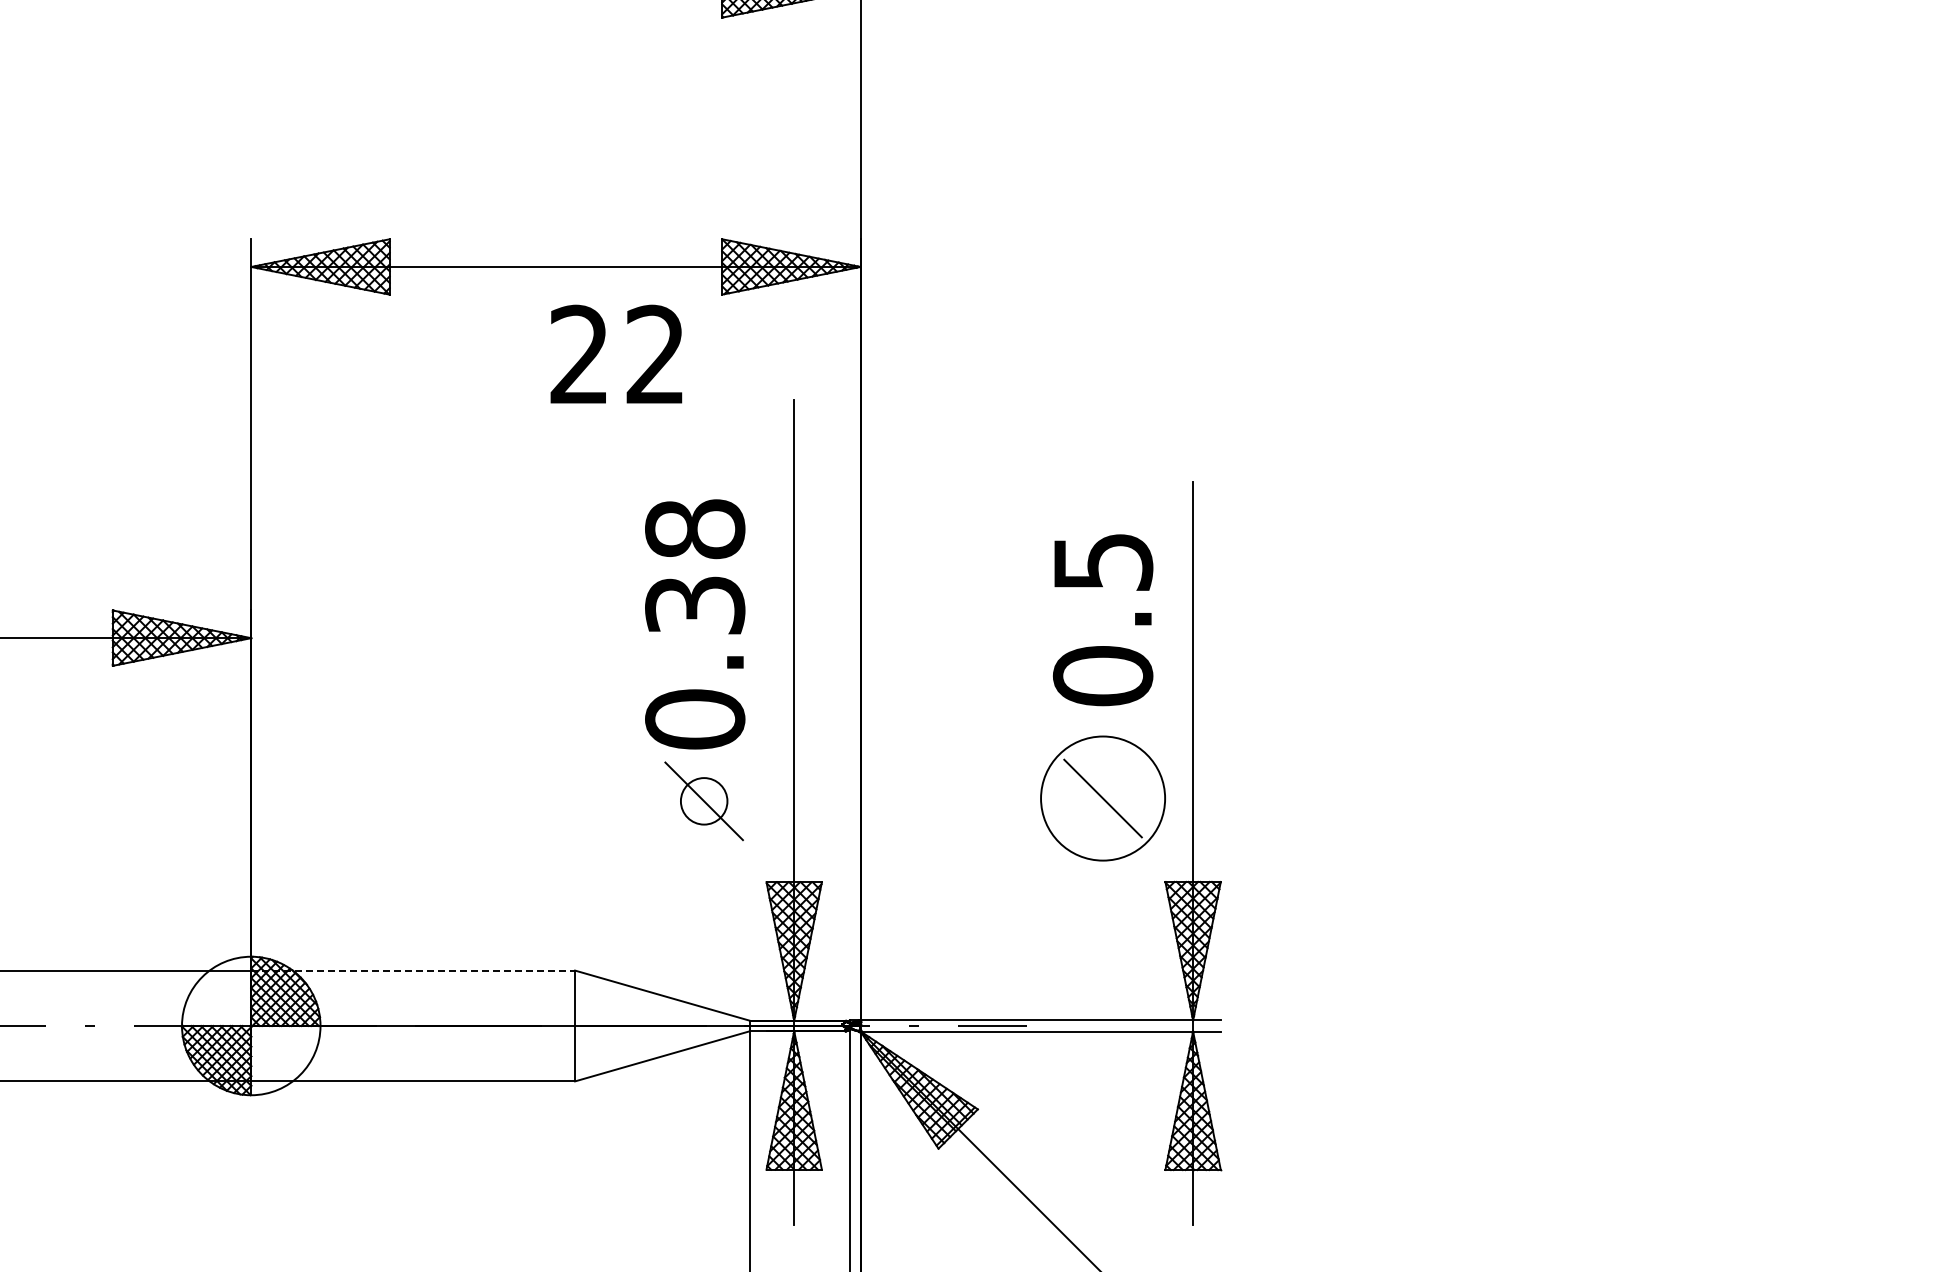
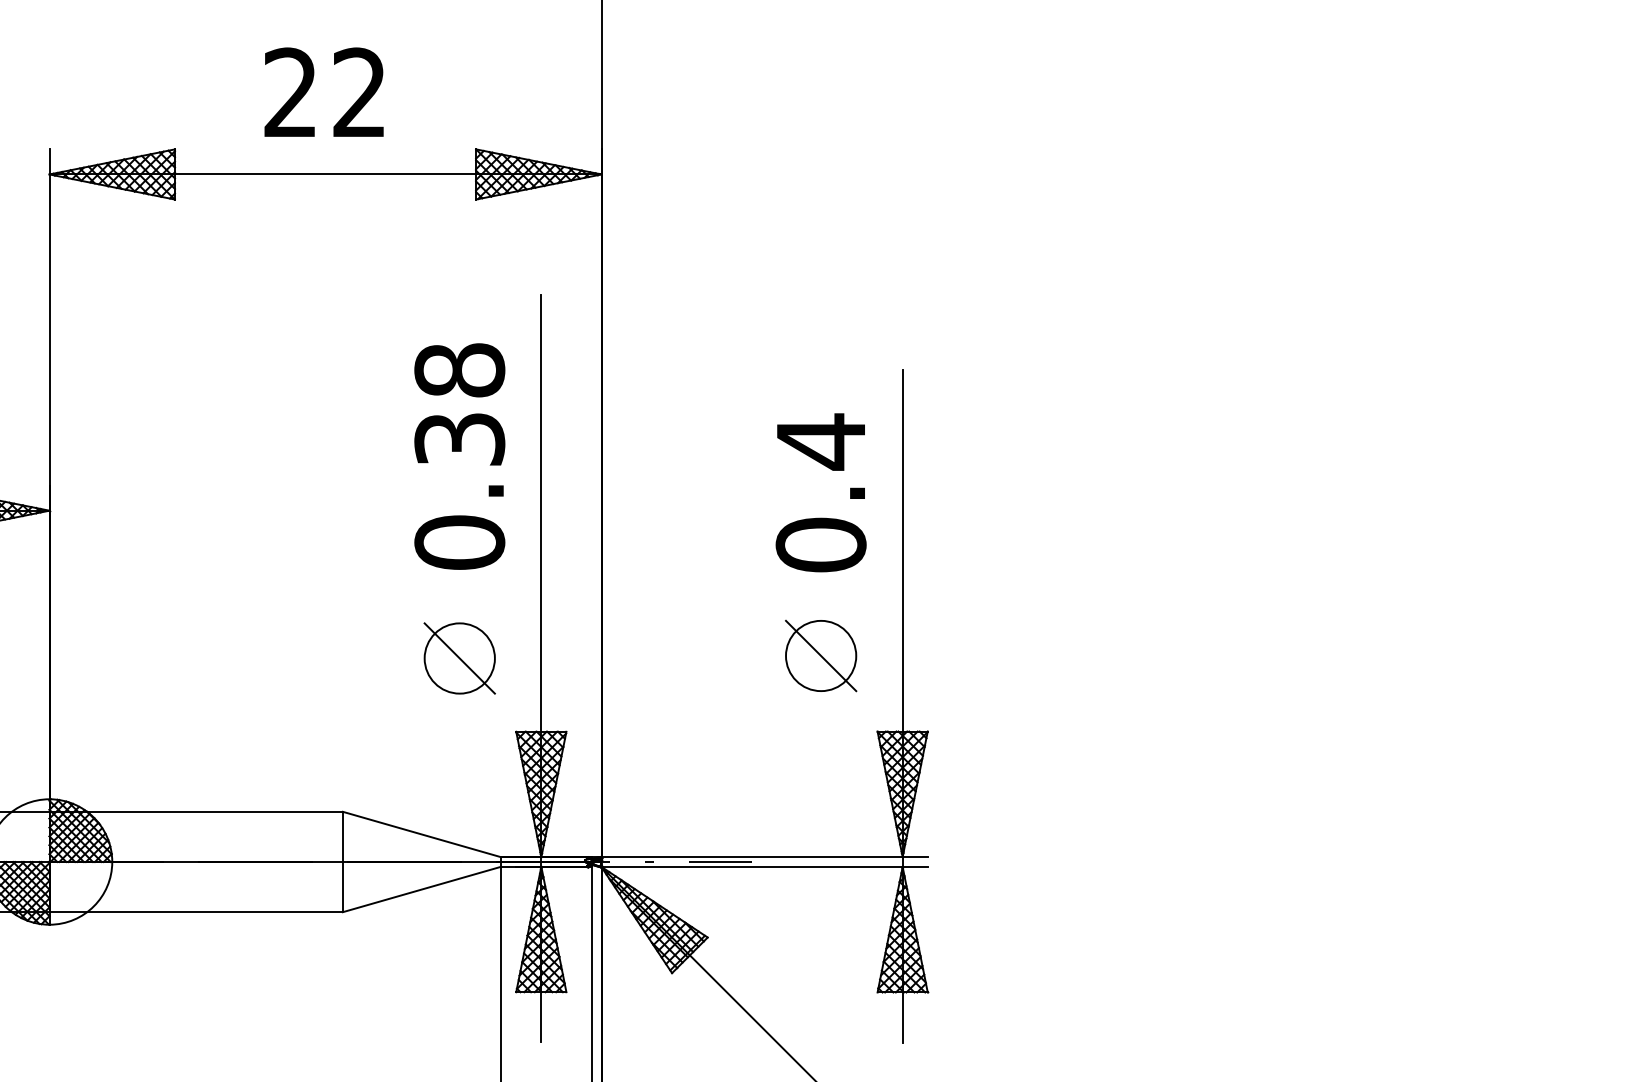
text: (616, 353) -> (324, 91), moved
text: (1103, 562) -> (821, 442), 0.5 -> 0.4
text: (695, 624) -> (460, 456), moved
circle: (1102, 798) -> (820, 655), size x0.62
circle: (703, 801) -> (459, 658), size x1.67
line: (413, 970) -> (196, 811), dashed -> solid

